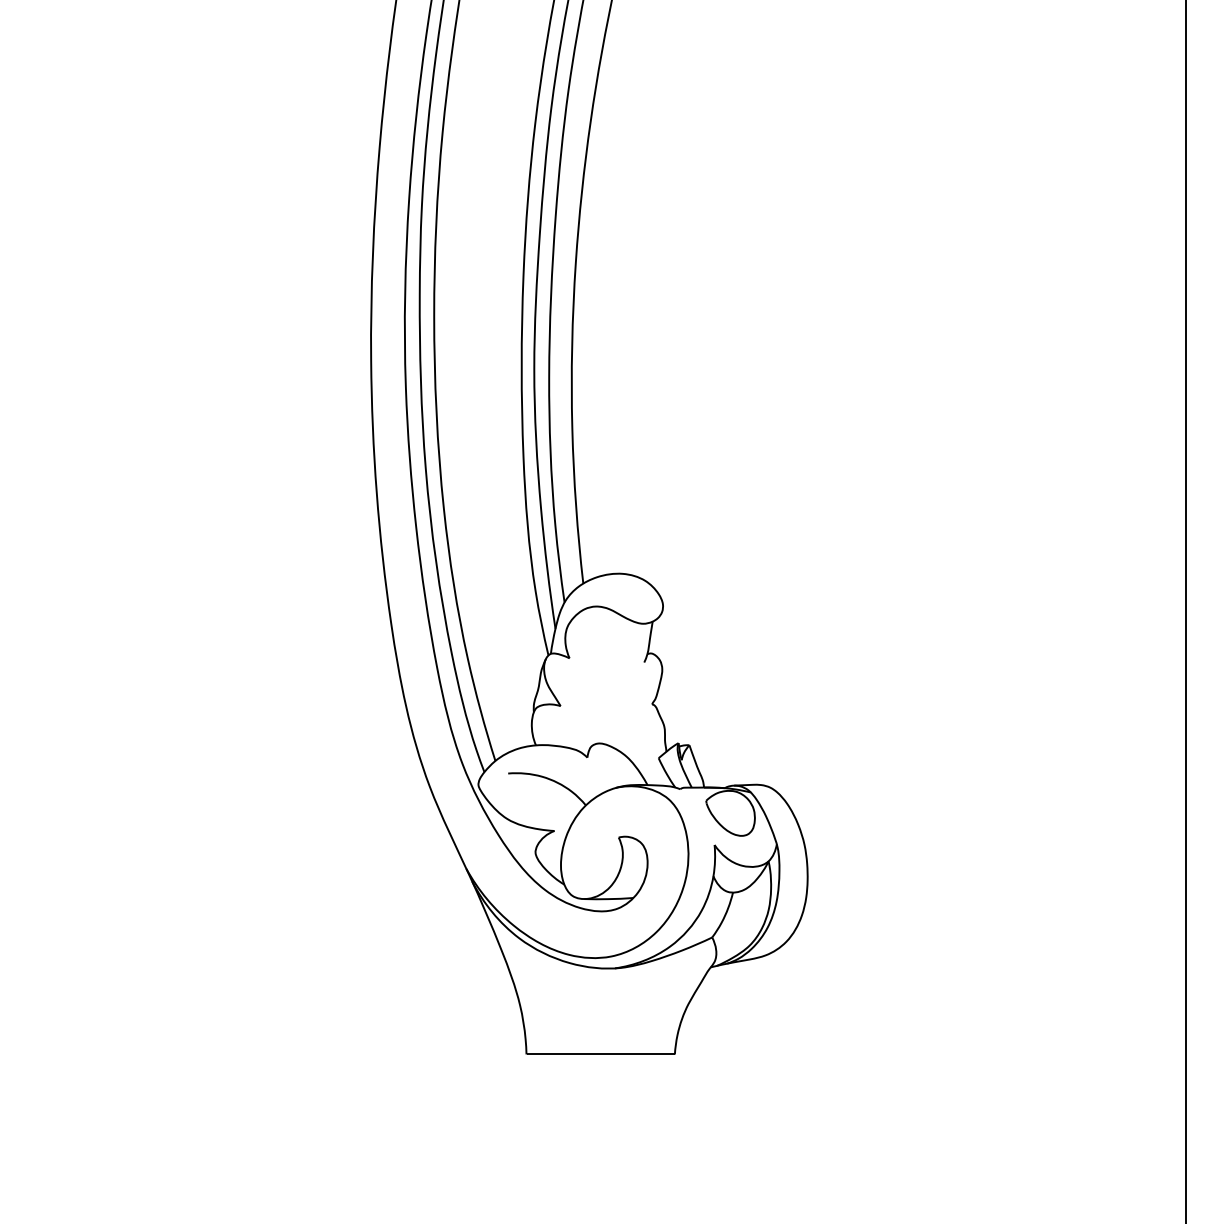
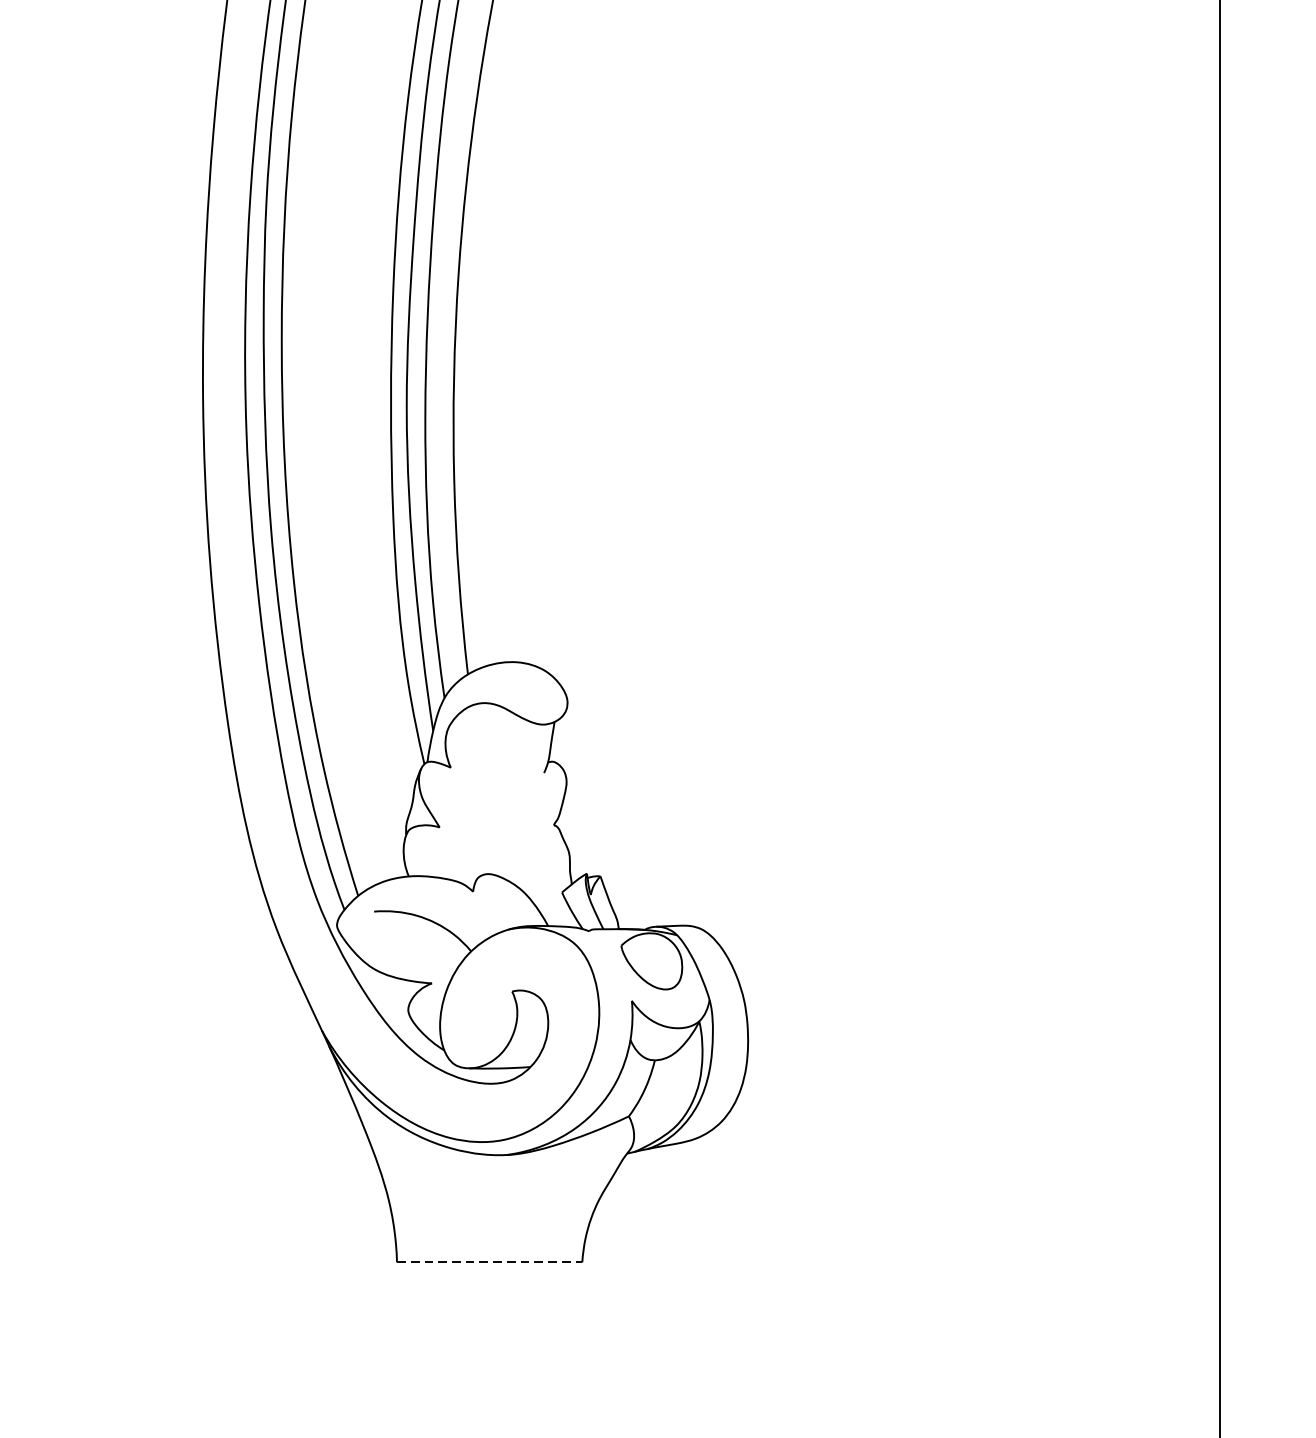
line: (601, 1054) -> (490, 1262), solid -> dashed

